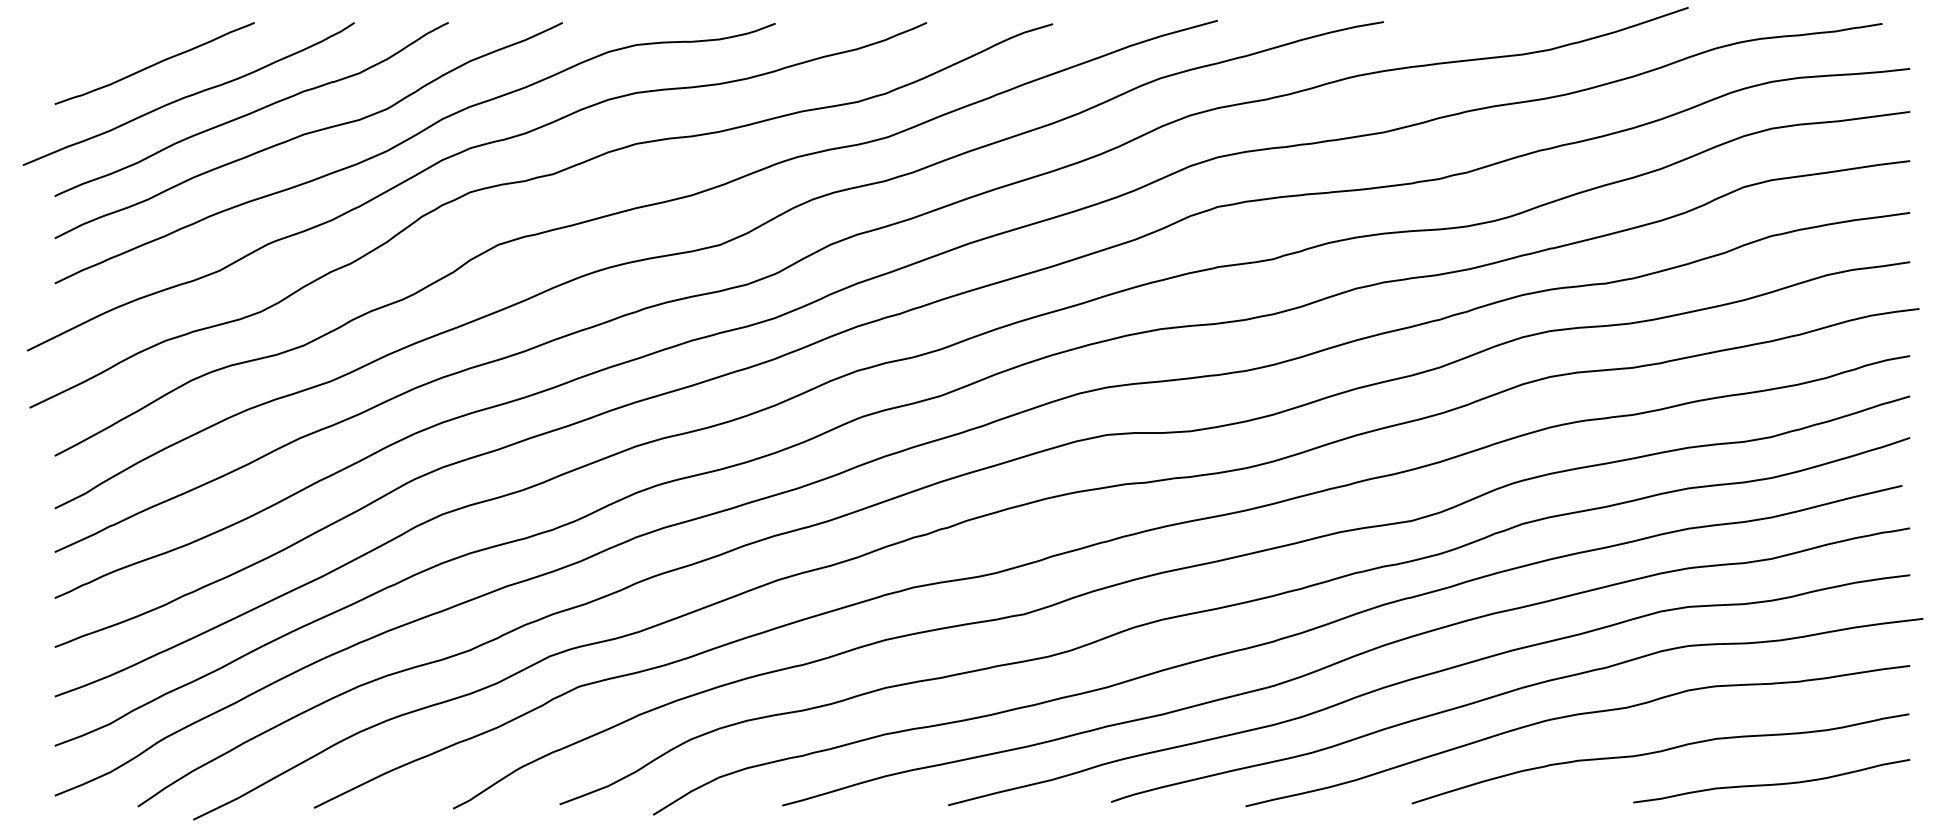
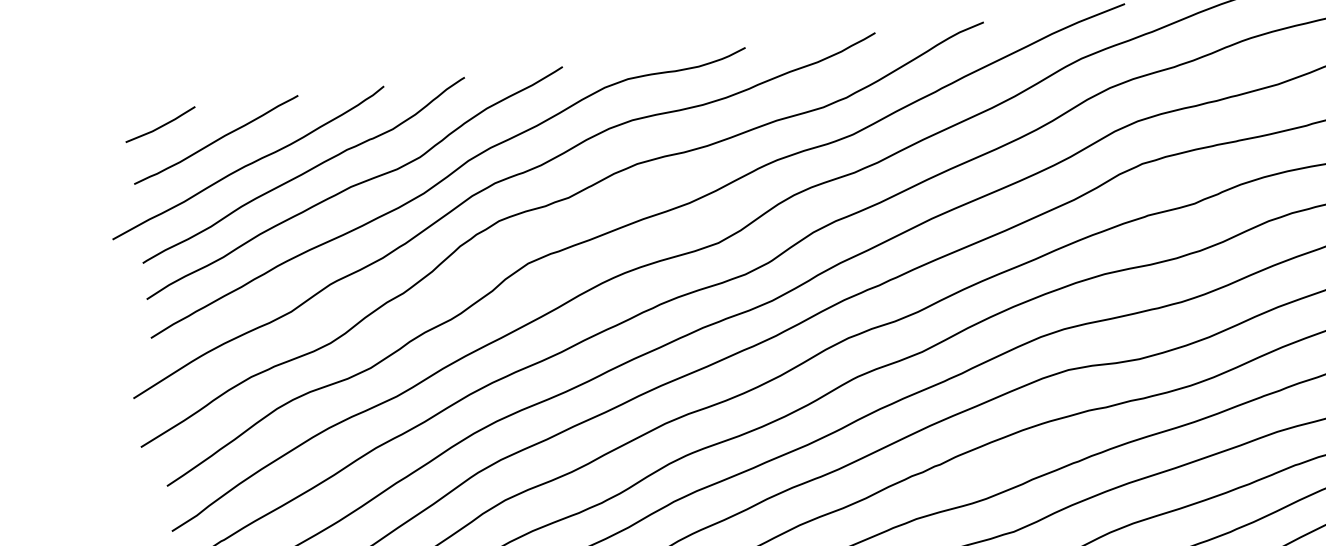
line: (92, 40) -> (160, 125), added

